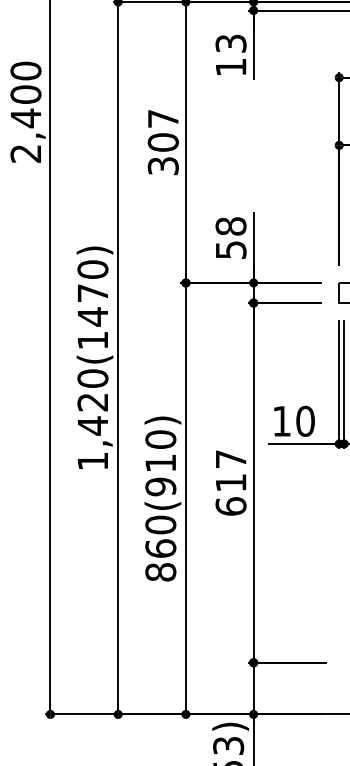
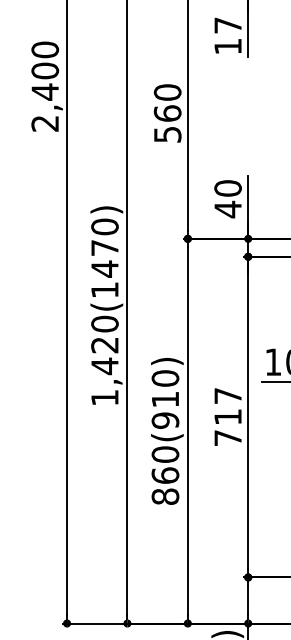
text: (230, 43) -> (227, 25), 13 -> 17
text: (162, 141) -> (166, 112), 307 -> 560
text: (230, 238) -> (227, 199), 58 -> 40
text: (230, 506) -> (227, 438), 617 -> 717

